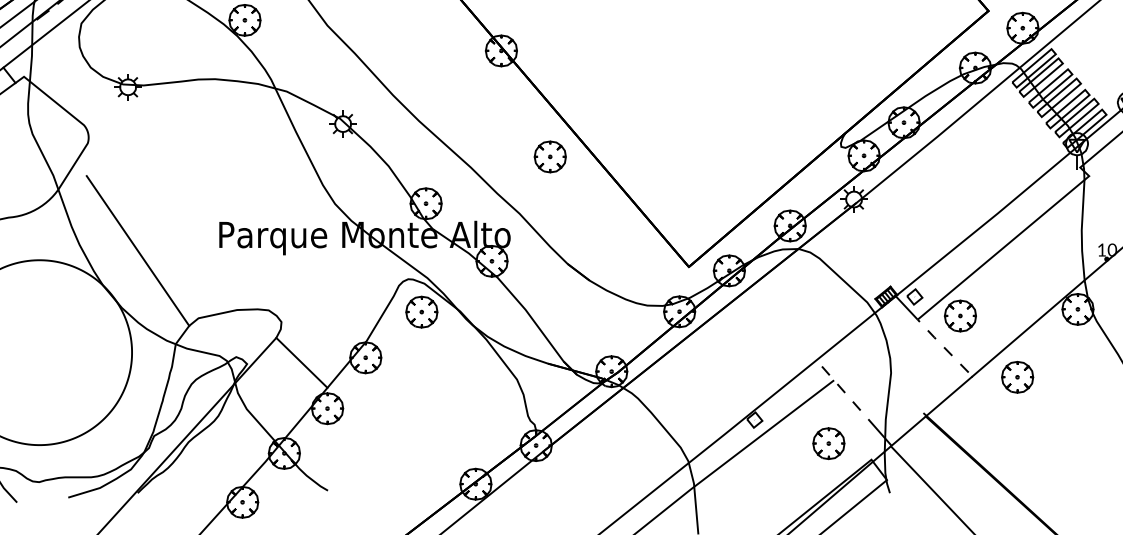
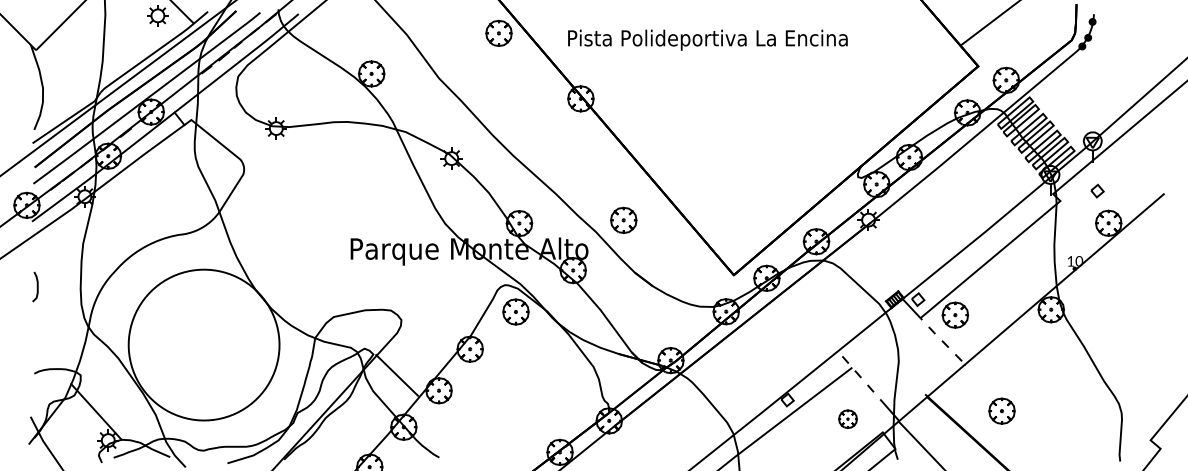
part: (549, 155) -> (623, 219), moved
line: (138, 251) -> (284, 262), removed
line: (301, 362) -> (396, 375), moved
part: (1016, 376) -> (1001, 410), moved
part: (828, 442) -> (847, 418), size x0.7

